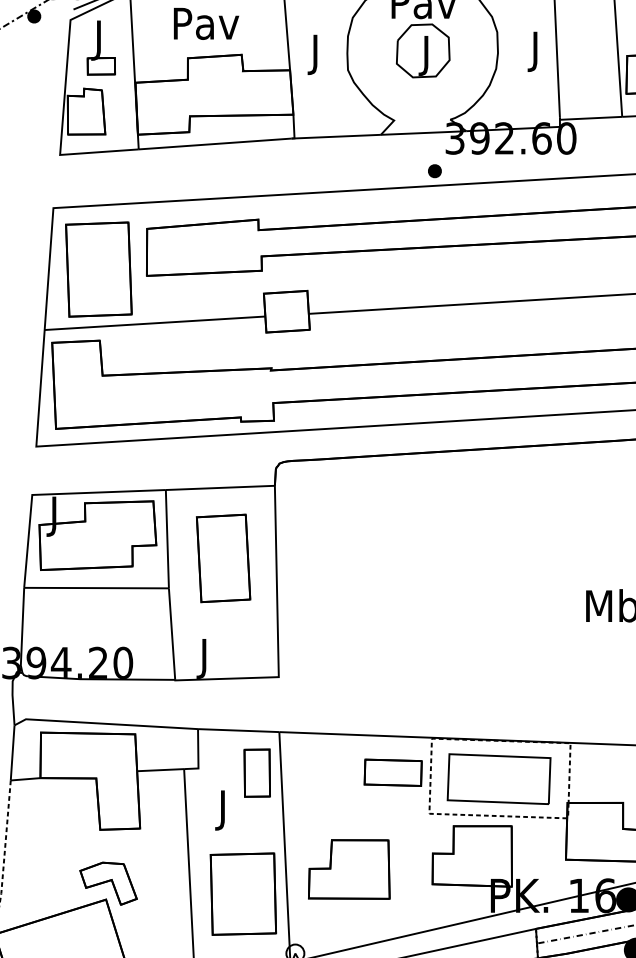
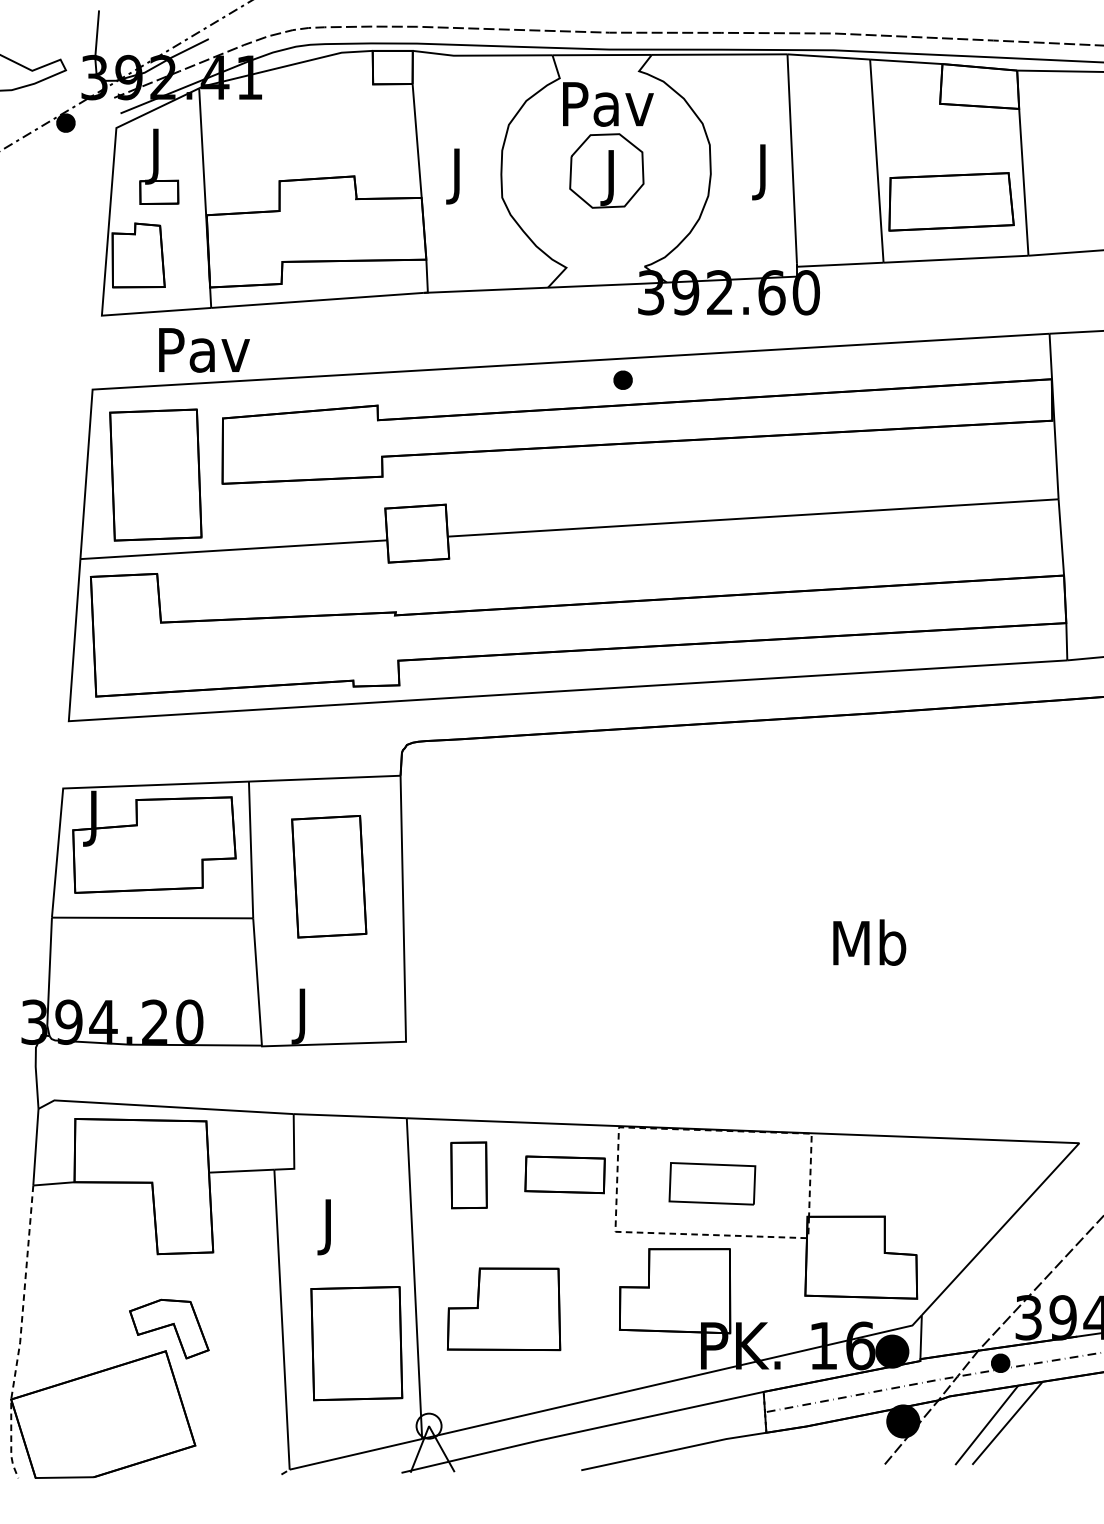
text: (206, 23) -> (204, 350), moved
part: (434, 170) -> (622, 379), moved
part: (256, 773) -> (468, 1175), moved
part: (499, 779) -> (712, 1183), size x0.6

